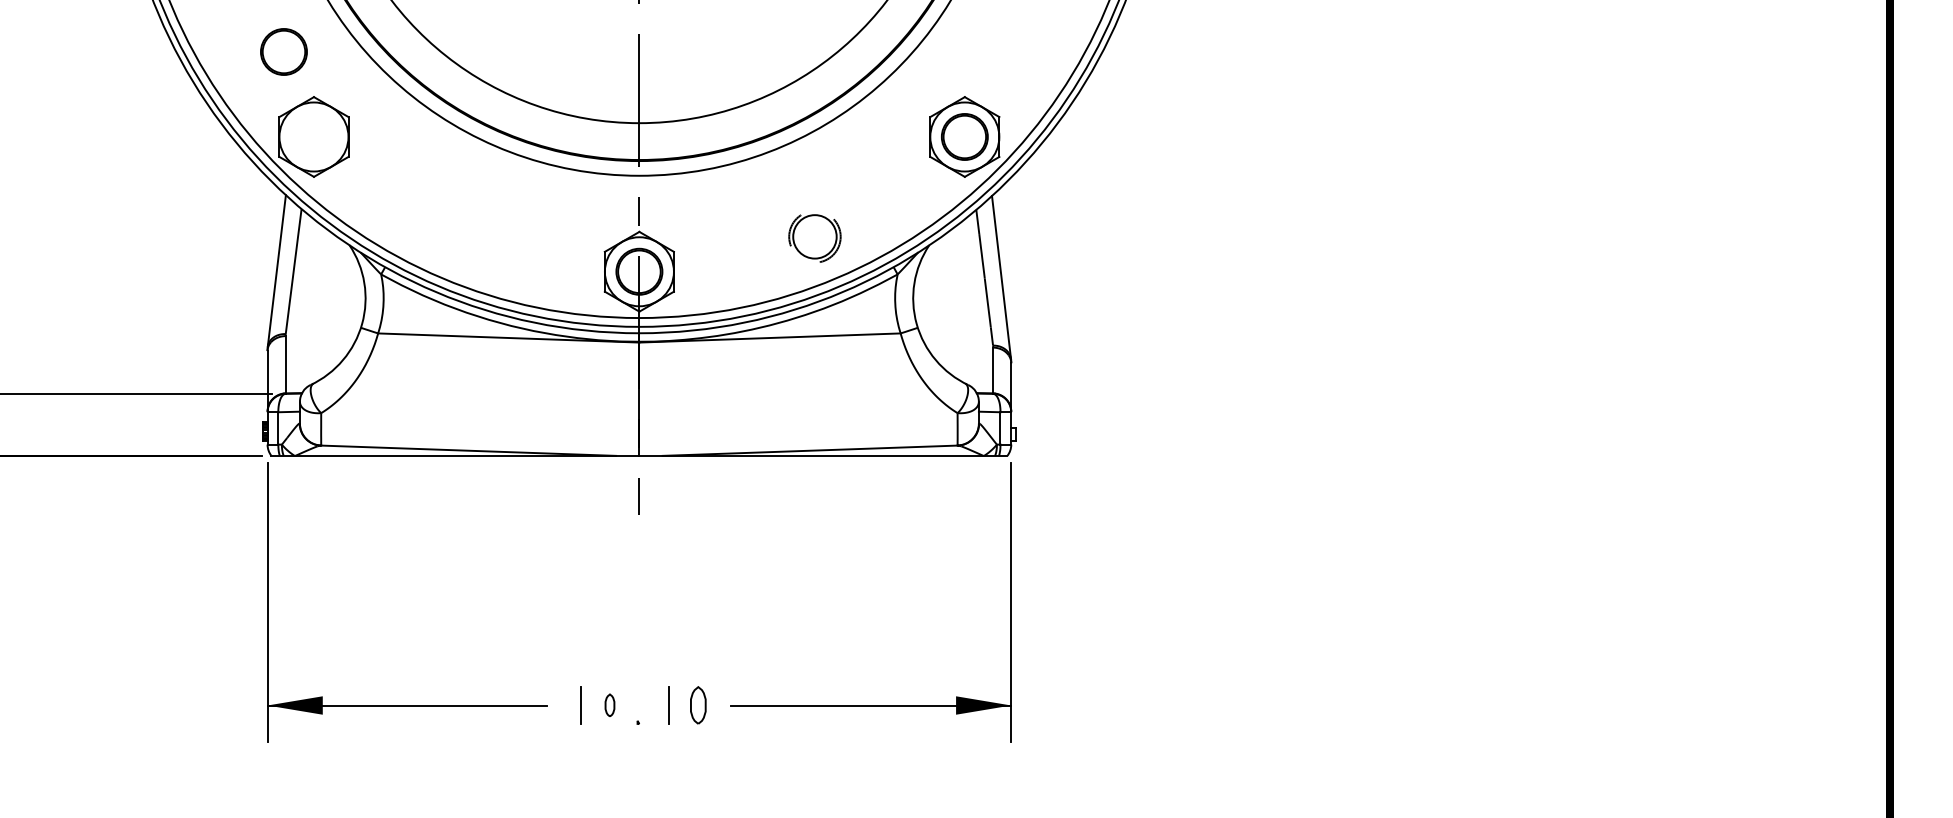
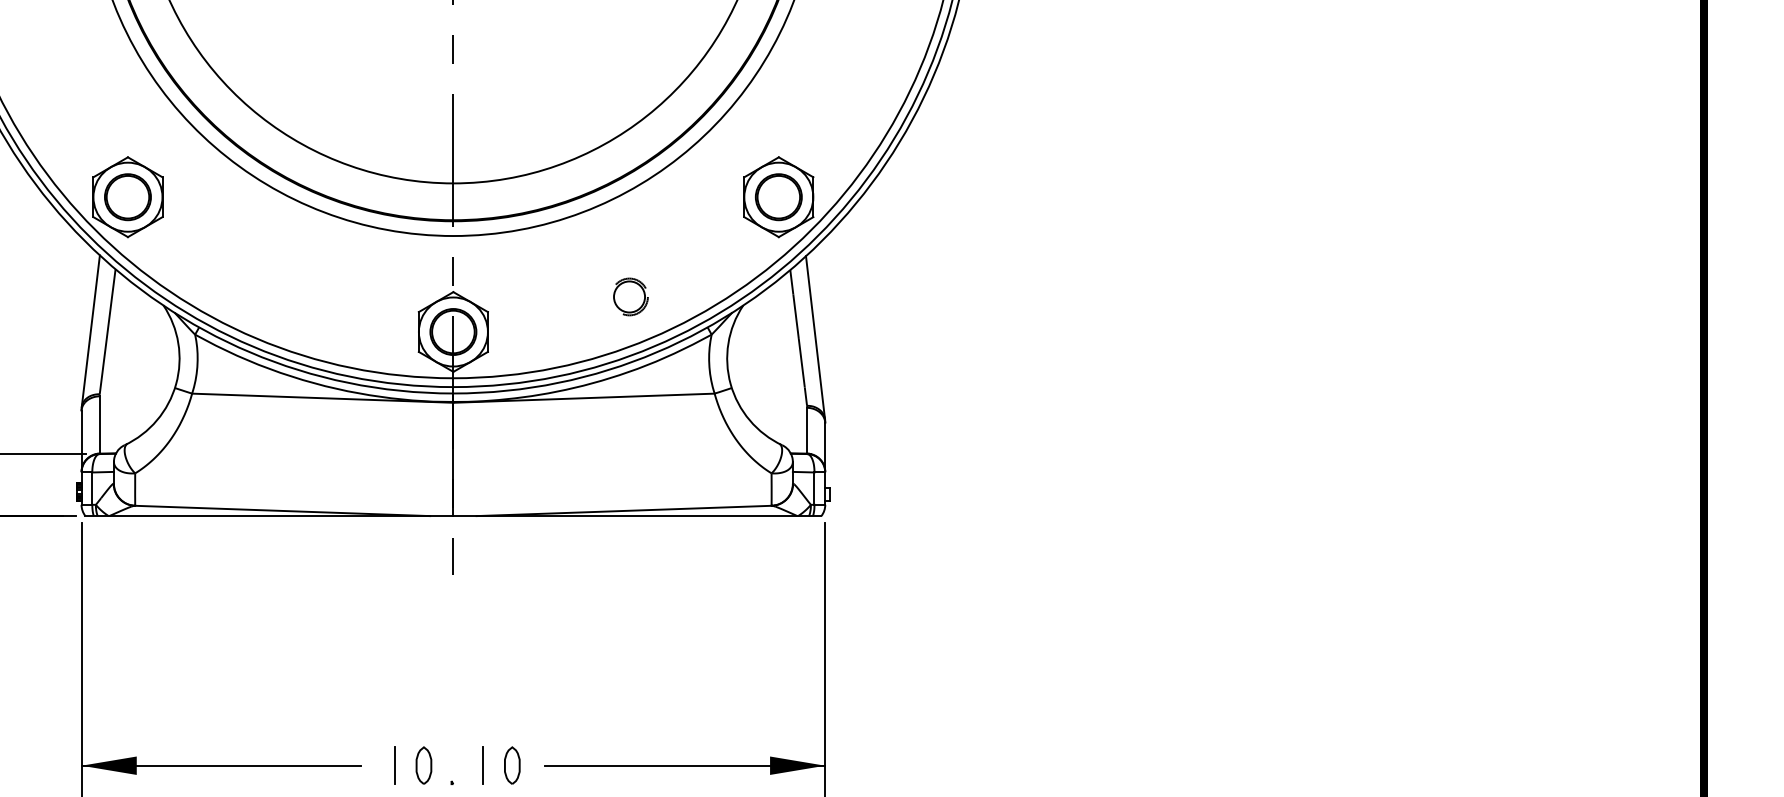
circle: (283, 51) -> (127, 196), moved
part: (816, 236) -> (630, 296), size x0.71
part: (609, 705) -> (423, 765), size x1.67

